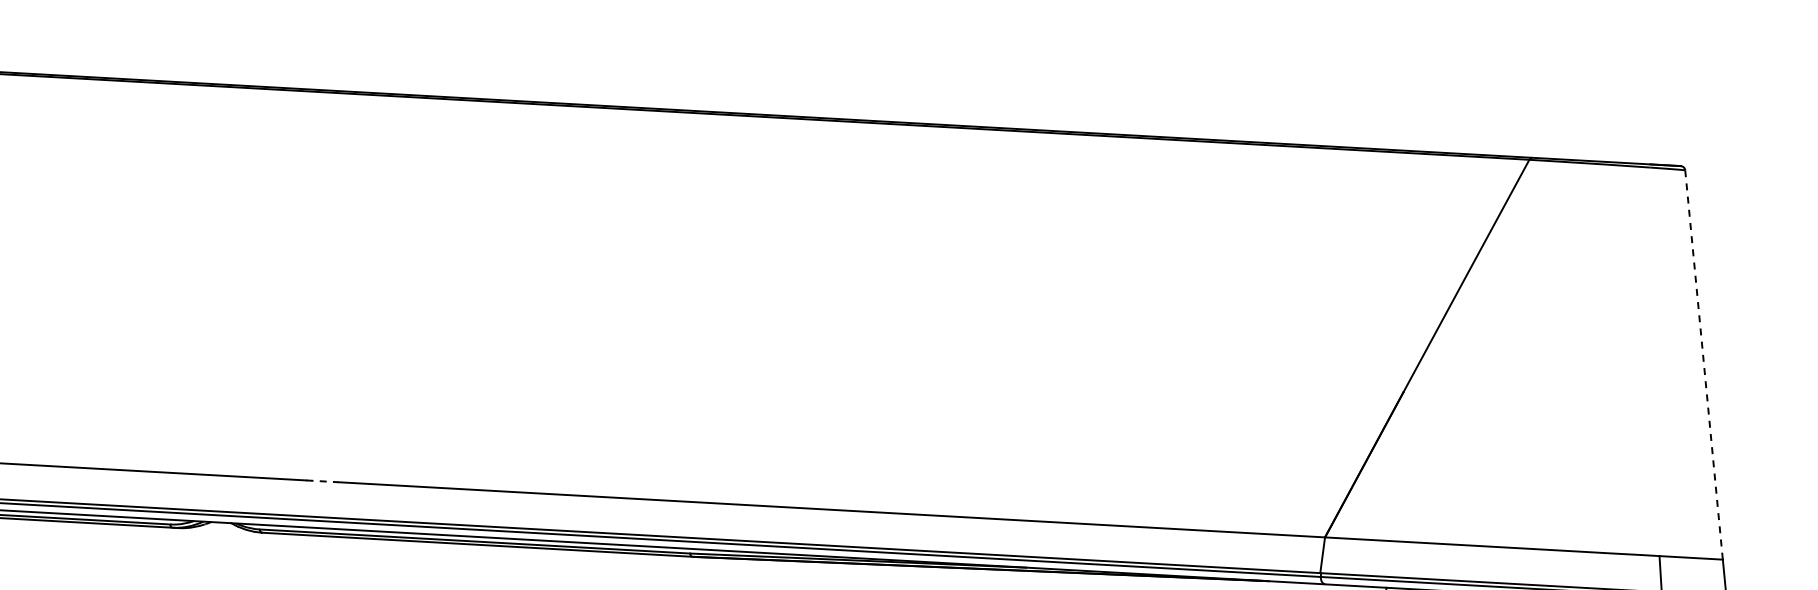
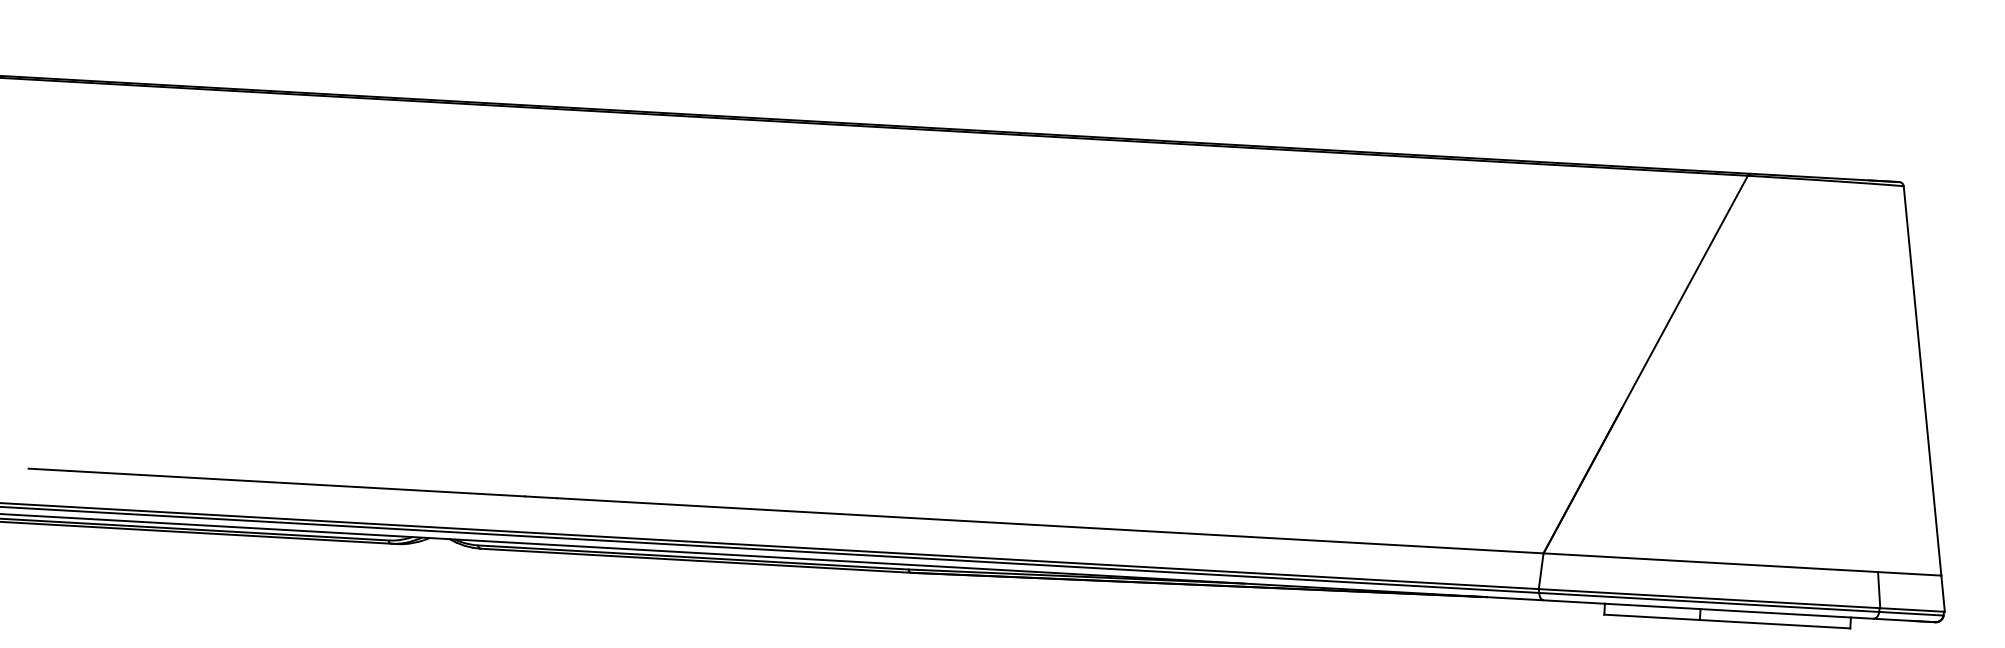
line: (1703, 364) -> (1922, 380), dashed -> solid
line: (321, 481) -> (540, 497), dashed -> solid

